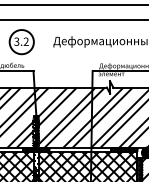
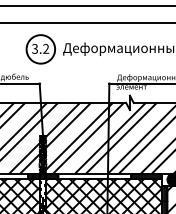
part: (21, 42) -> (40, 49), moved

